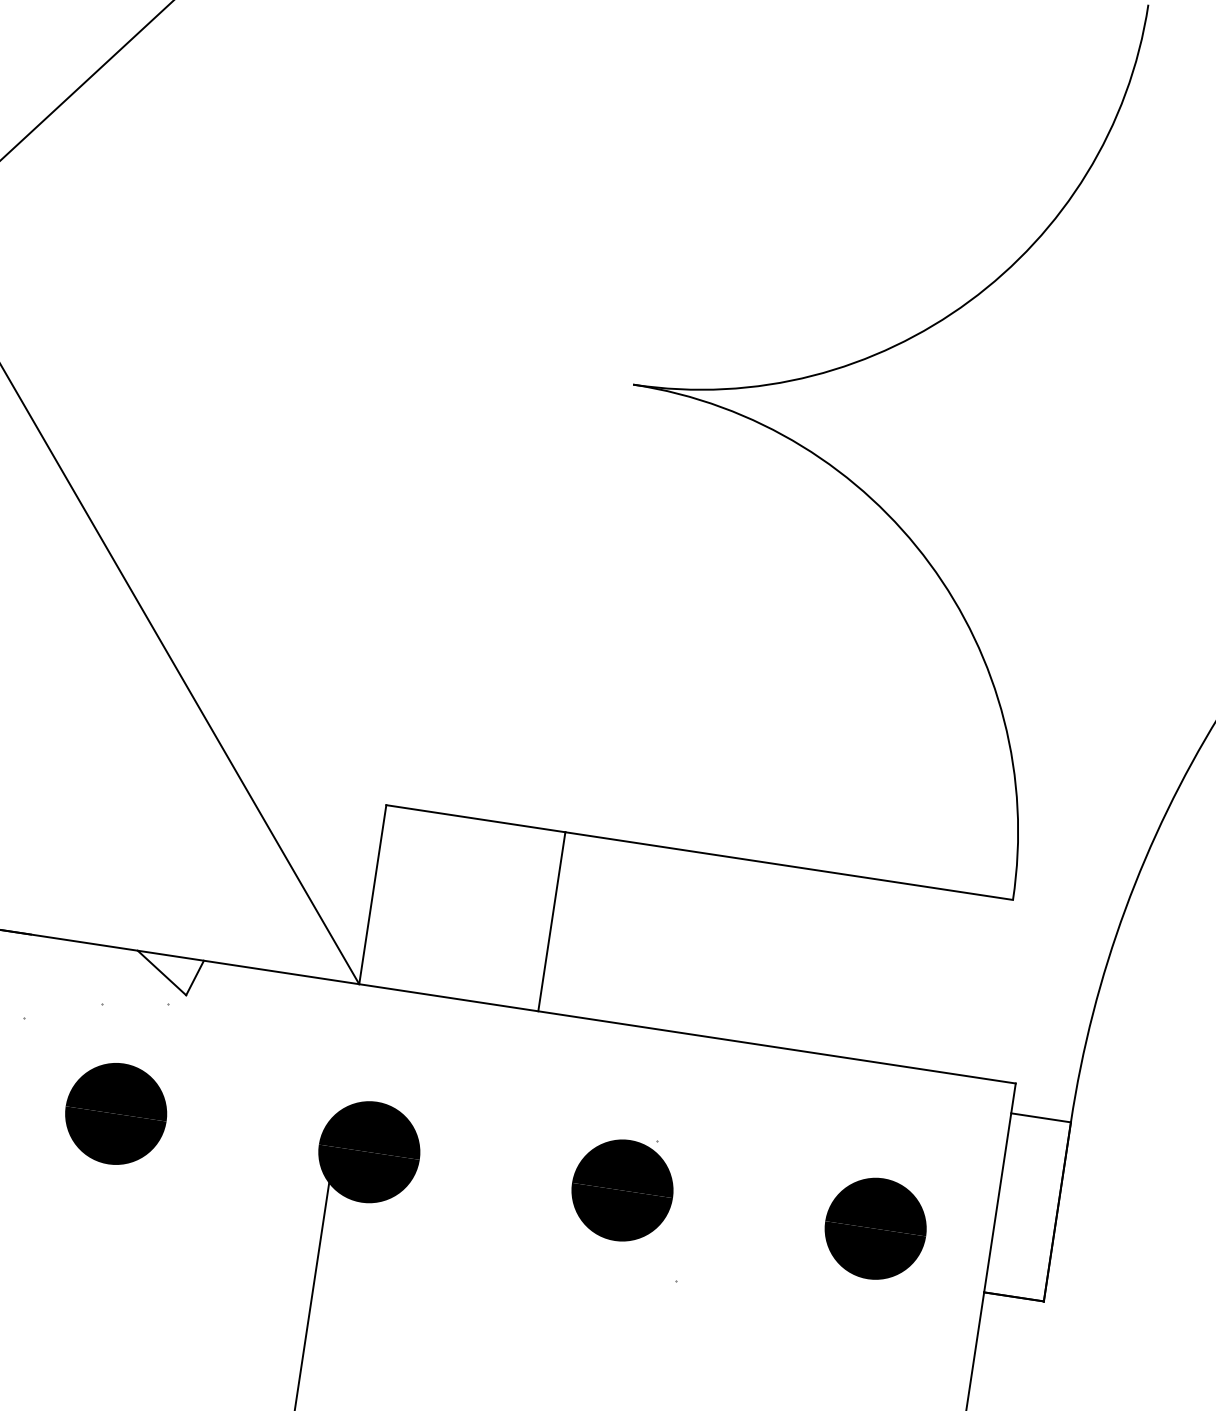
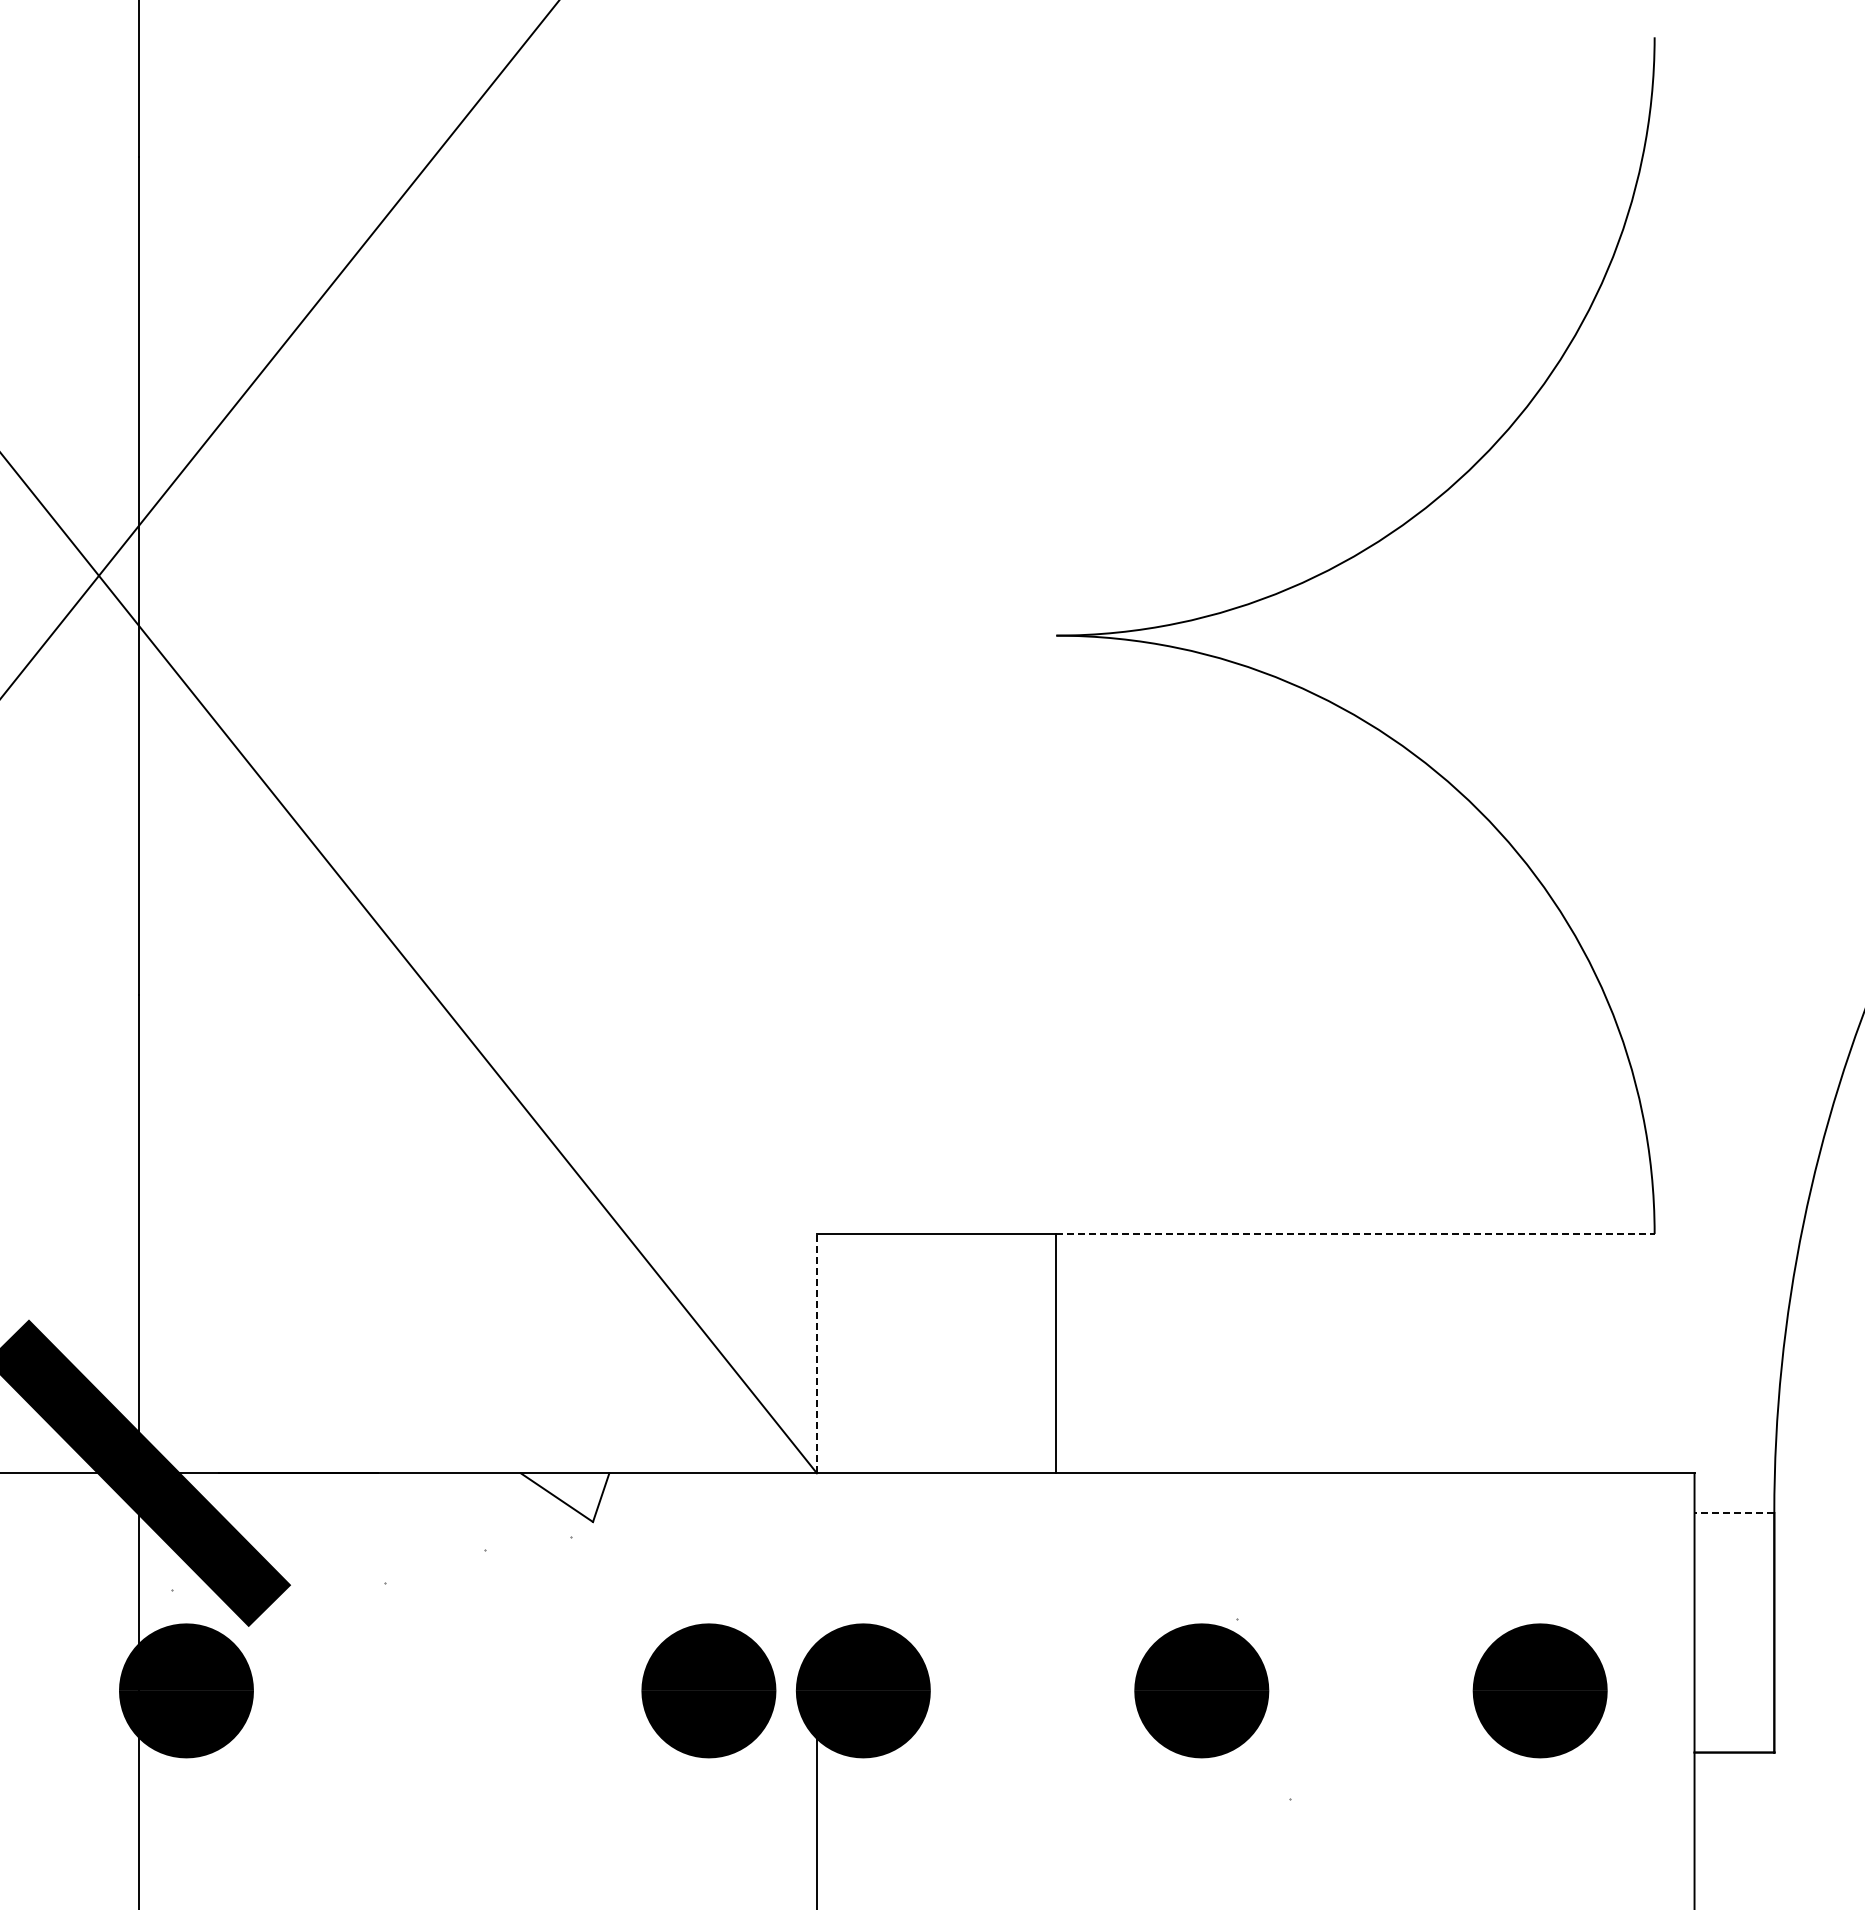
line: (789, 865) -> (1355, 1233), solid -> dashed
line: (372, 894) -> (816, 1353), solid -> dashed
part: (115, 1113) -> (708, 1690), moved
line: (1041, 1118) -> (1734, 1513), solid -> dashed

